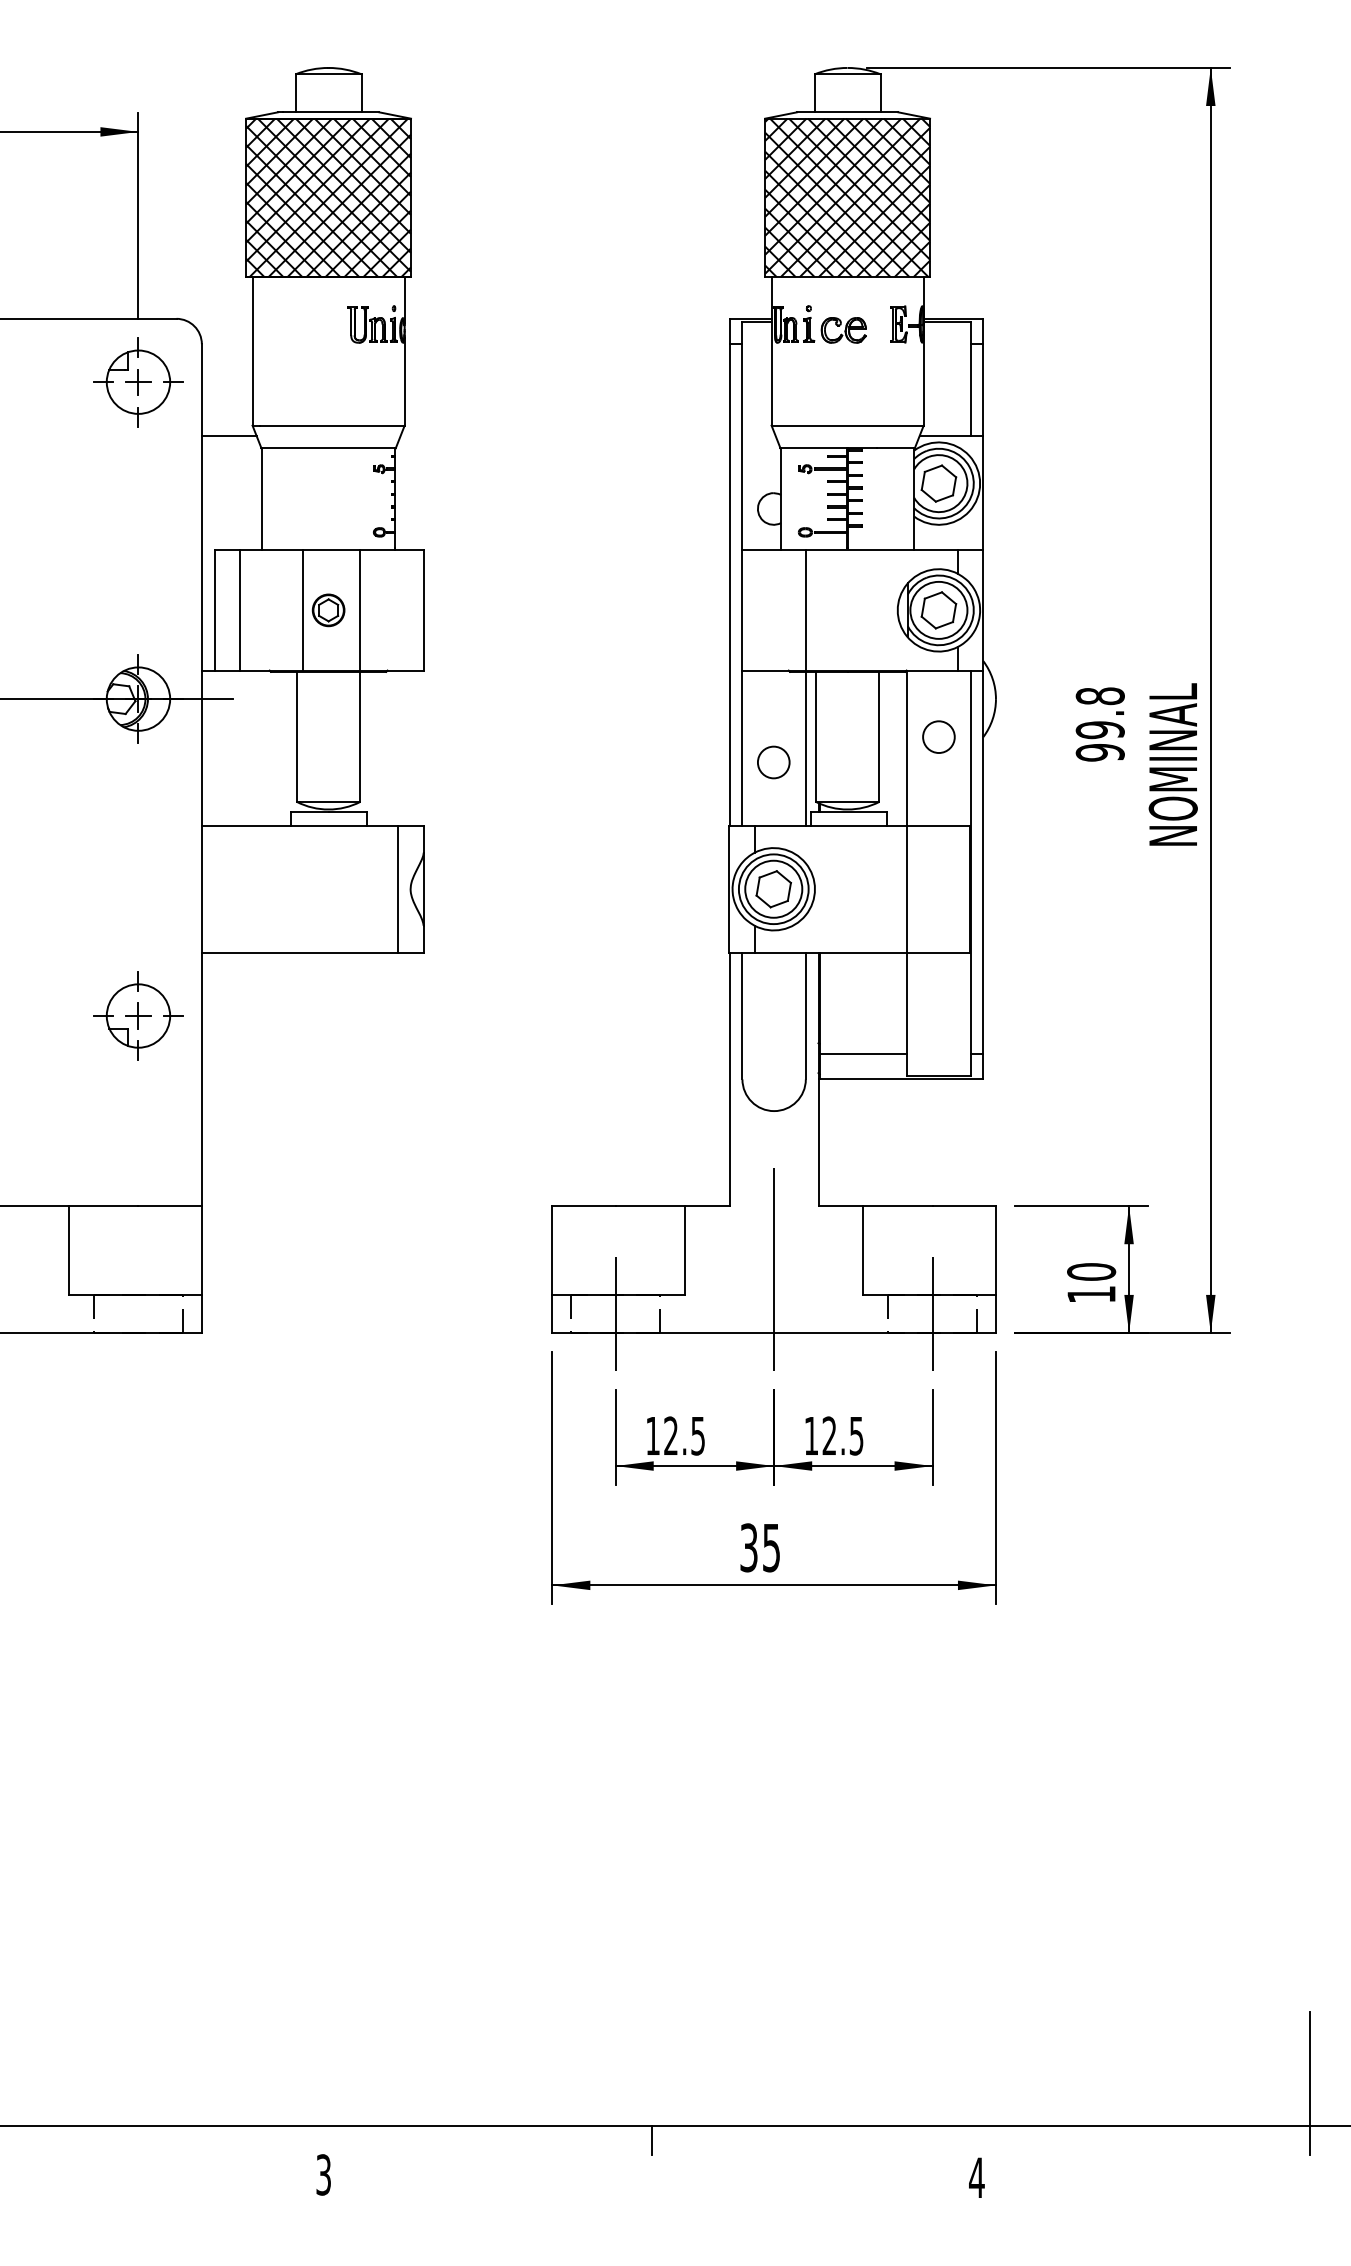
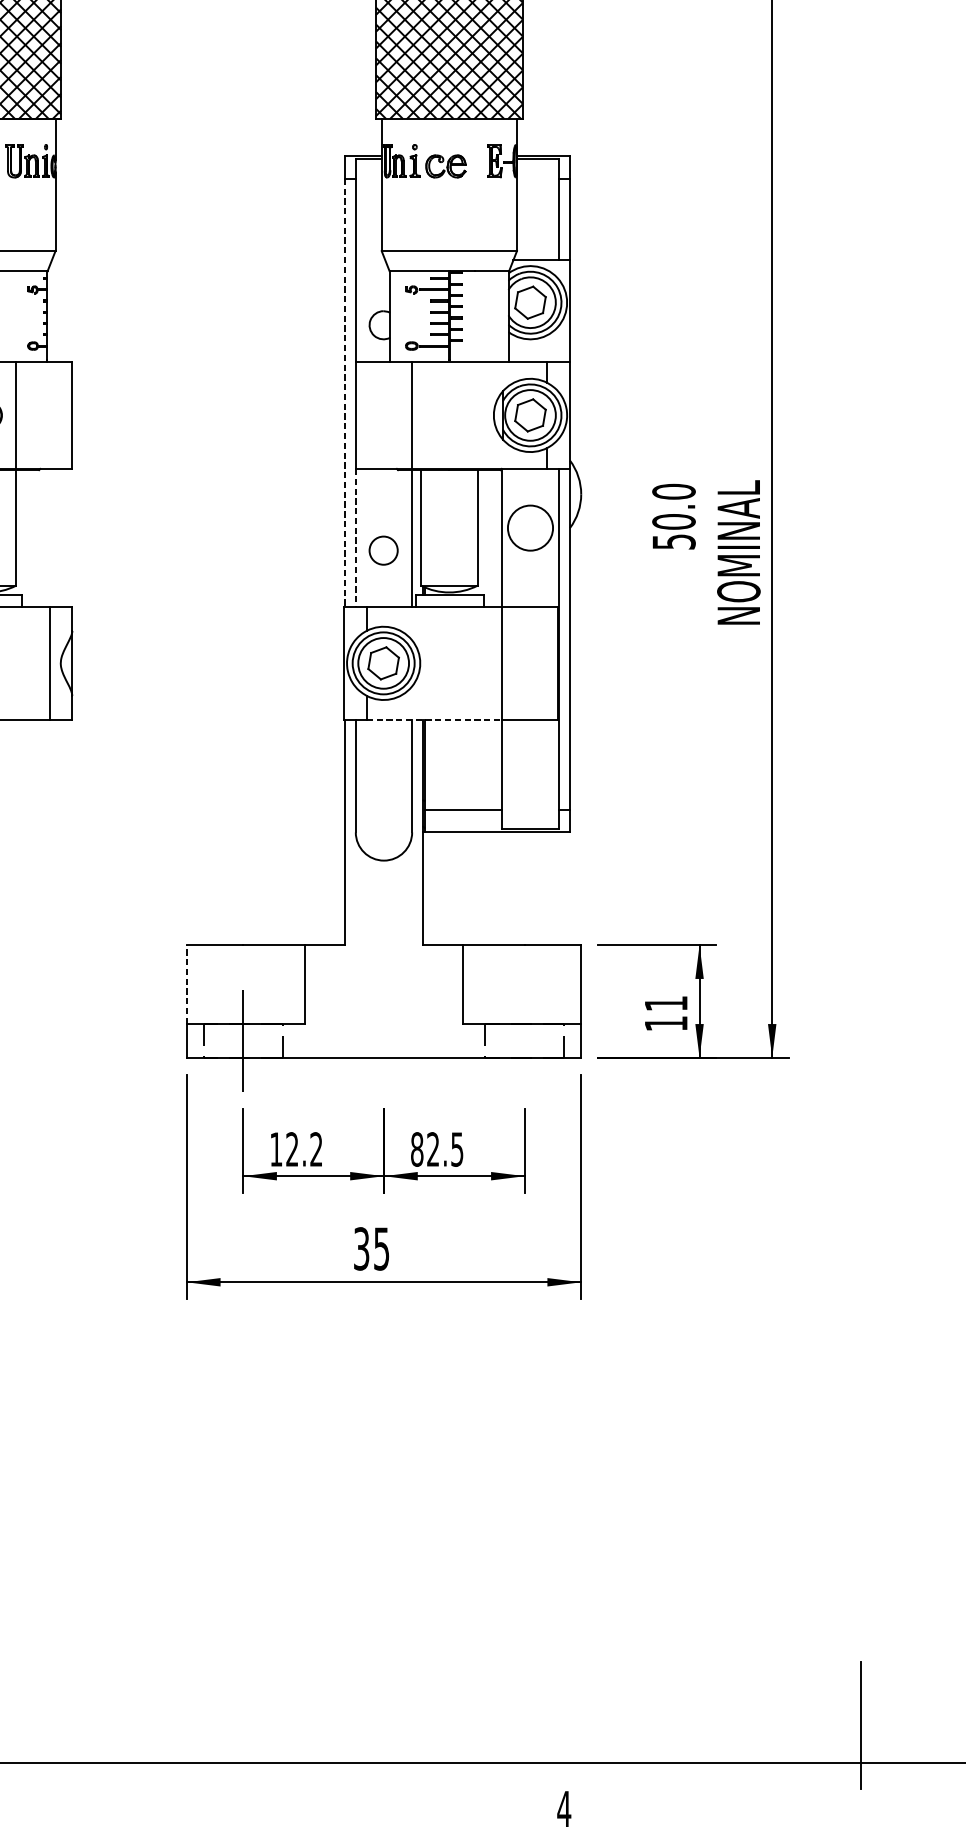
line: (729, 585) -> (344, 393), solid -> dashed
text: (1099, 724) -> (673, 516), 99.8 -> 50.0
circle: (938, 737) -> (530, 528), size x1.6
line: (742, 748) -> (355, 538), solid -> dashed
line: (831, 952) -> (434, 719), solid -> dashed
line: (552, 1250) -> (186, 984), solid -> dashed
line: (774, 1269) -> (384, 1001), removed
text: (1091, 1271) -> (666, 1003), 10 -> 11
line: (932, 1313) -> (524, 1040), removed
text: (697, 1435) -> (315, 1149), 12.5 -> 12.2
text: (811, 1435) -> (417, 1149), 12.5 -> 82.5
line: (651, 2140) -> (274, 1775), removed

